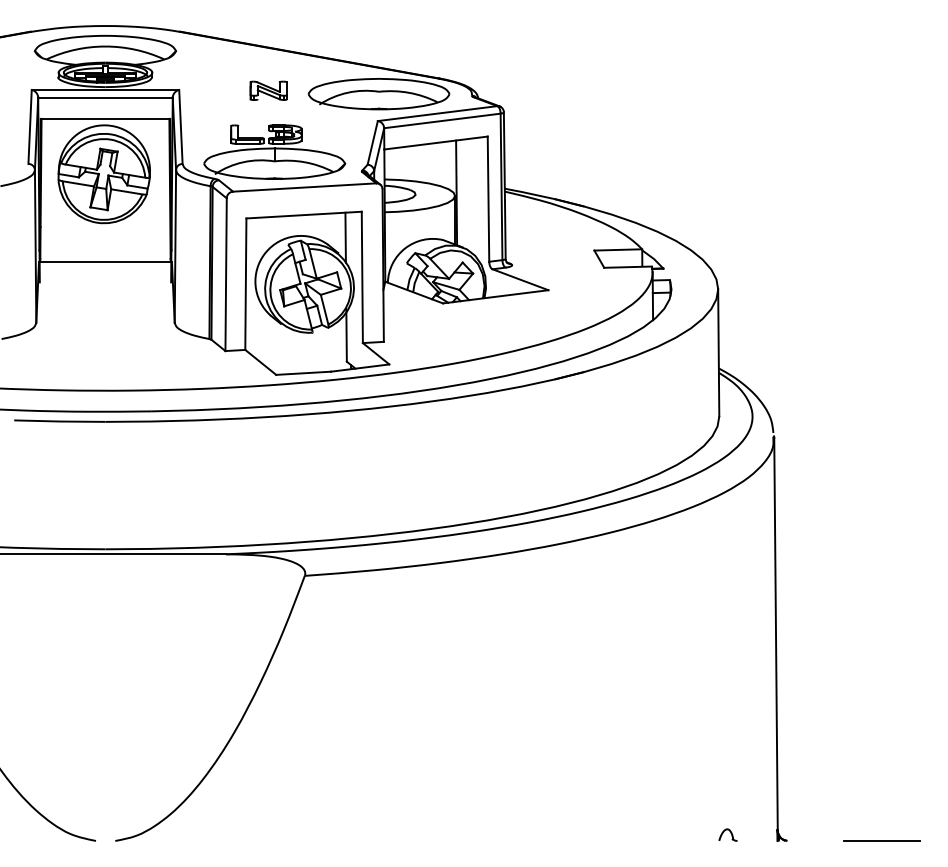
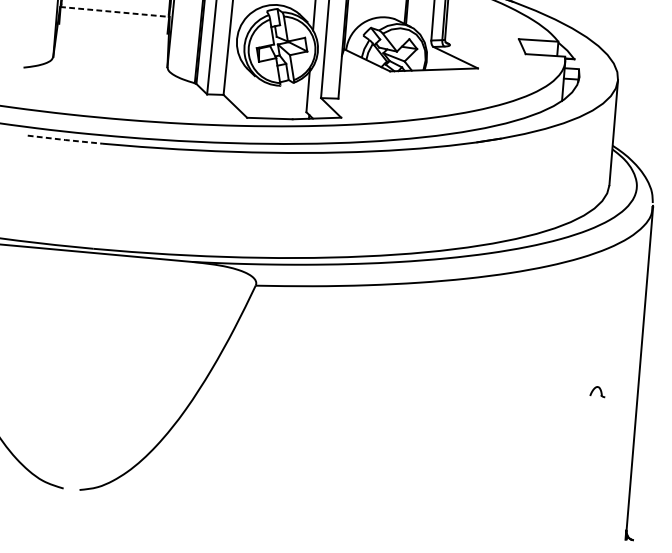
line: (105, 262) -> (114, 12), solid -> dashed
line: (59, 421) -> (65, 139), solid -> dashed
part: (727, 834) -> (597, 391), moved

